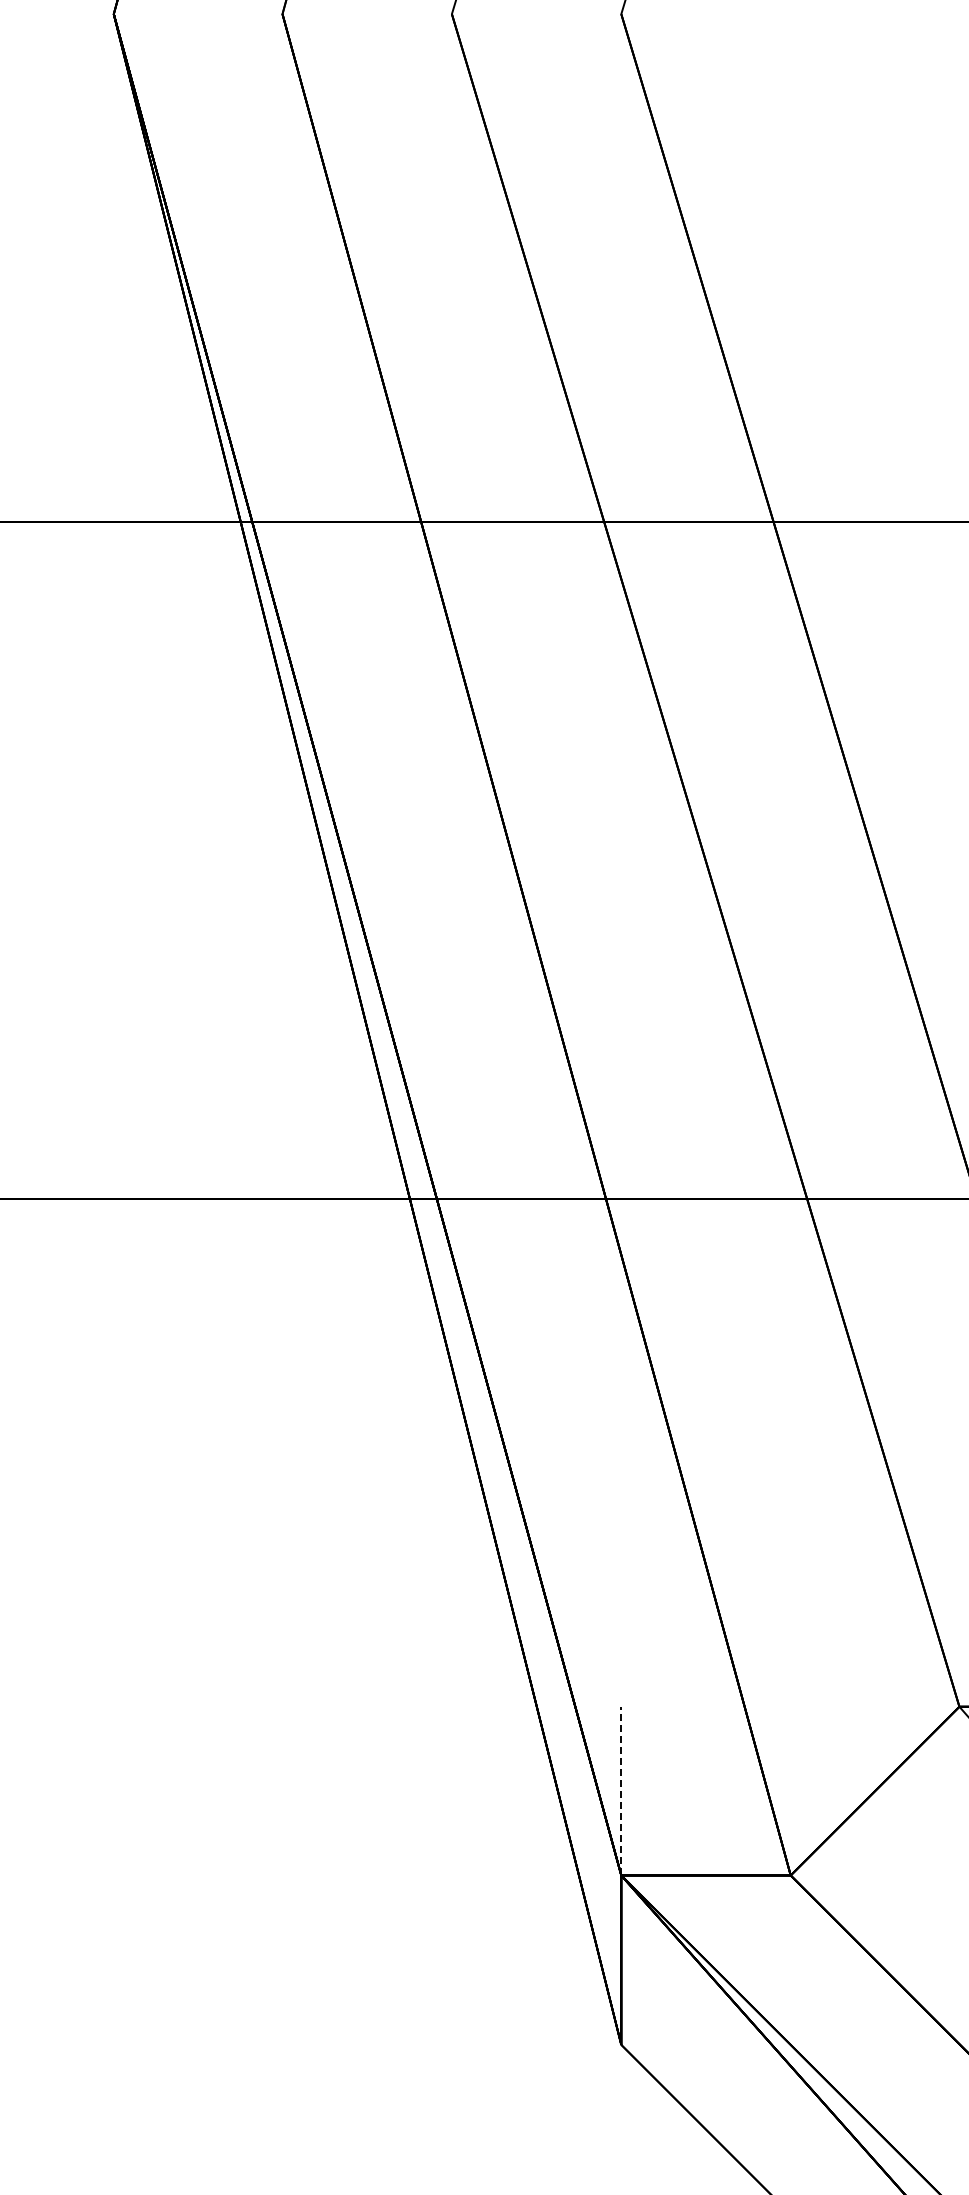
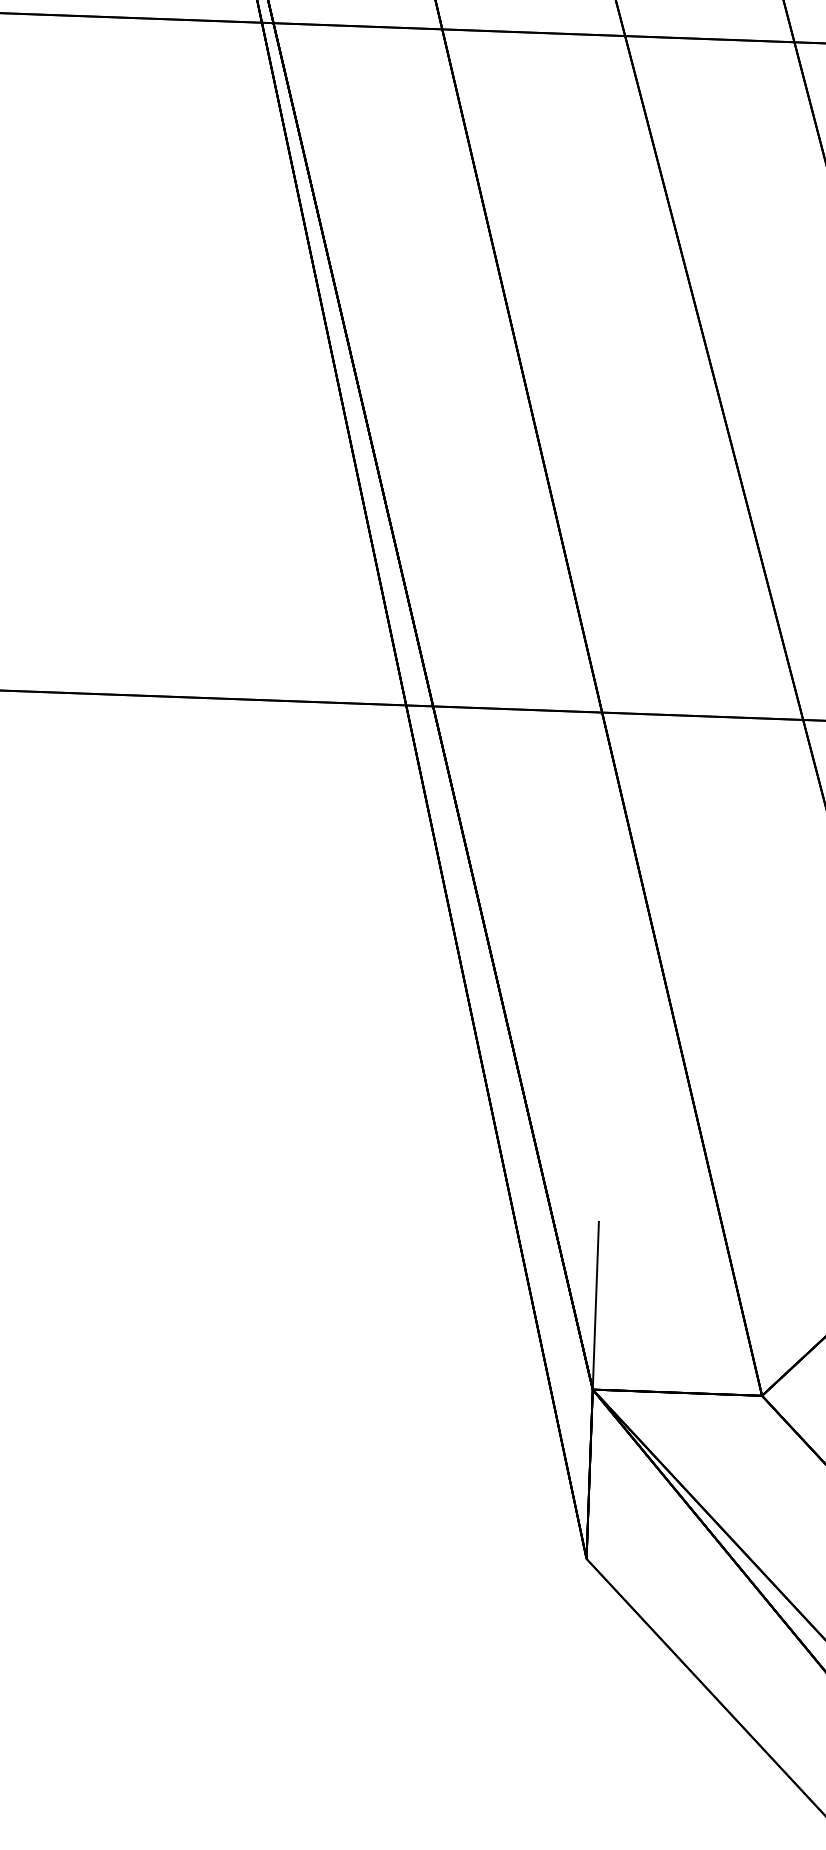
line: (621, 1790) -> (596, 1304), dashed -> solid

